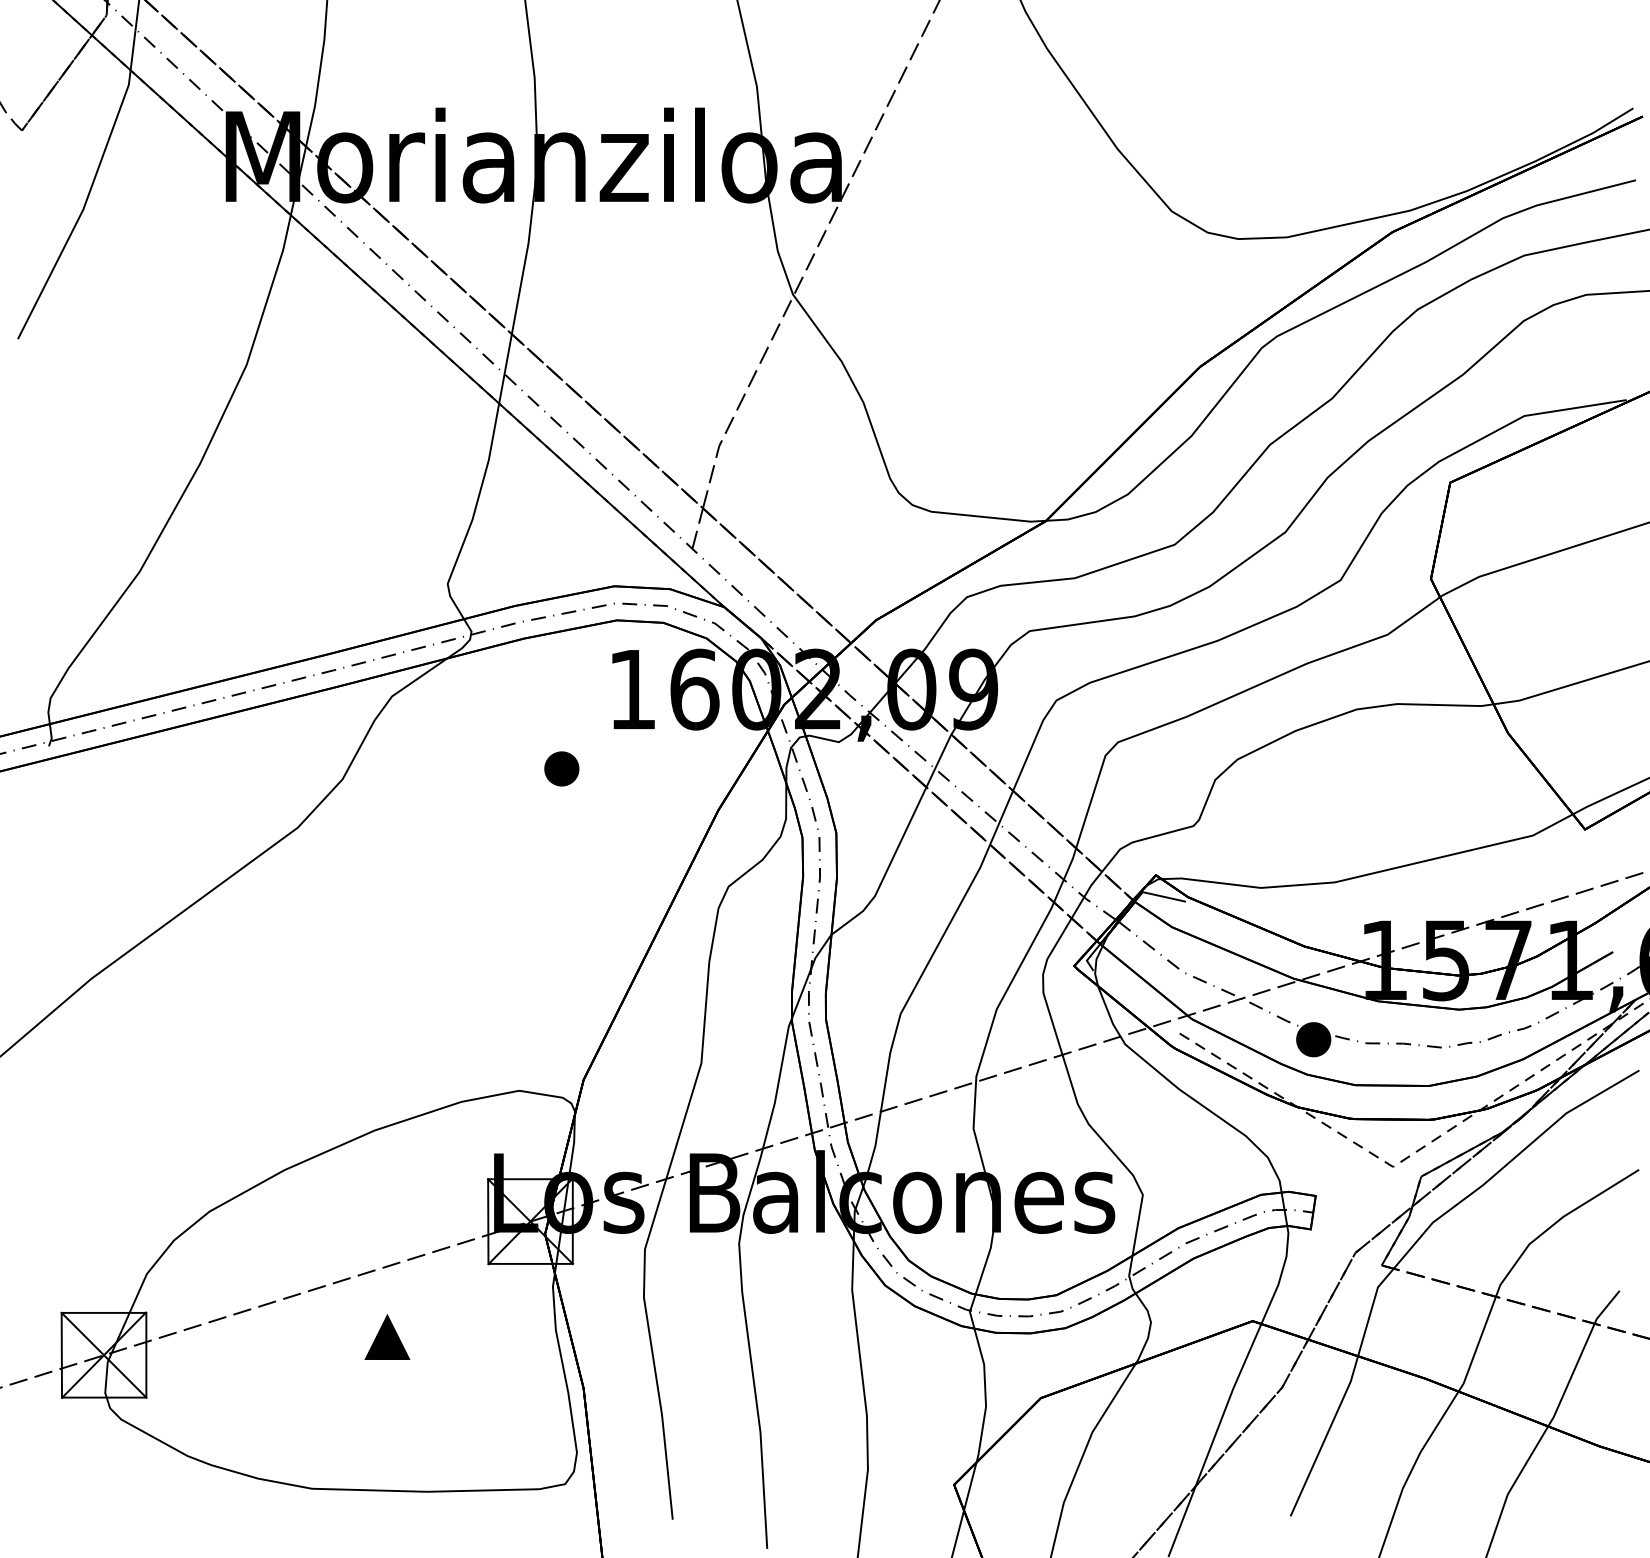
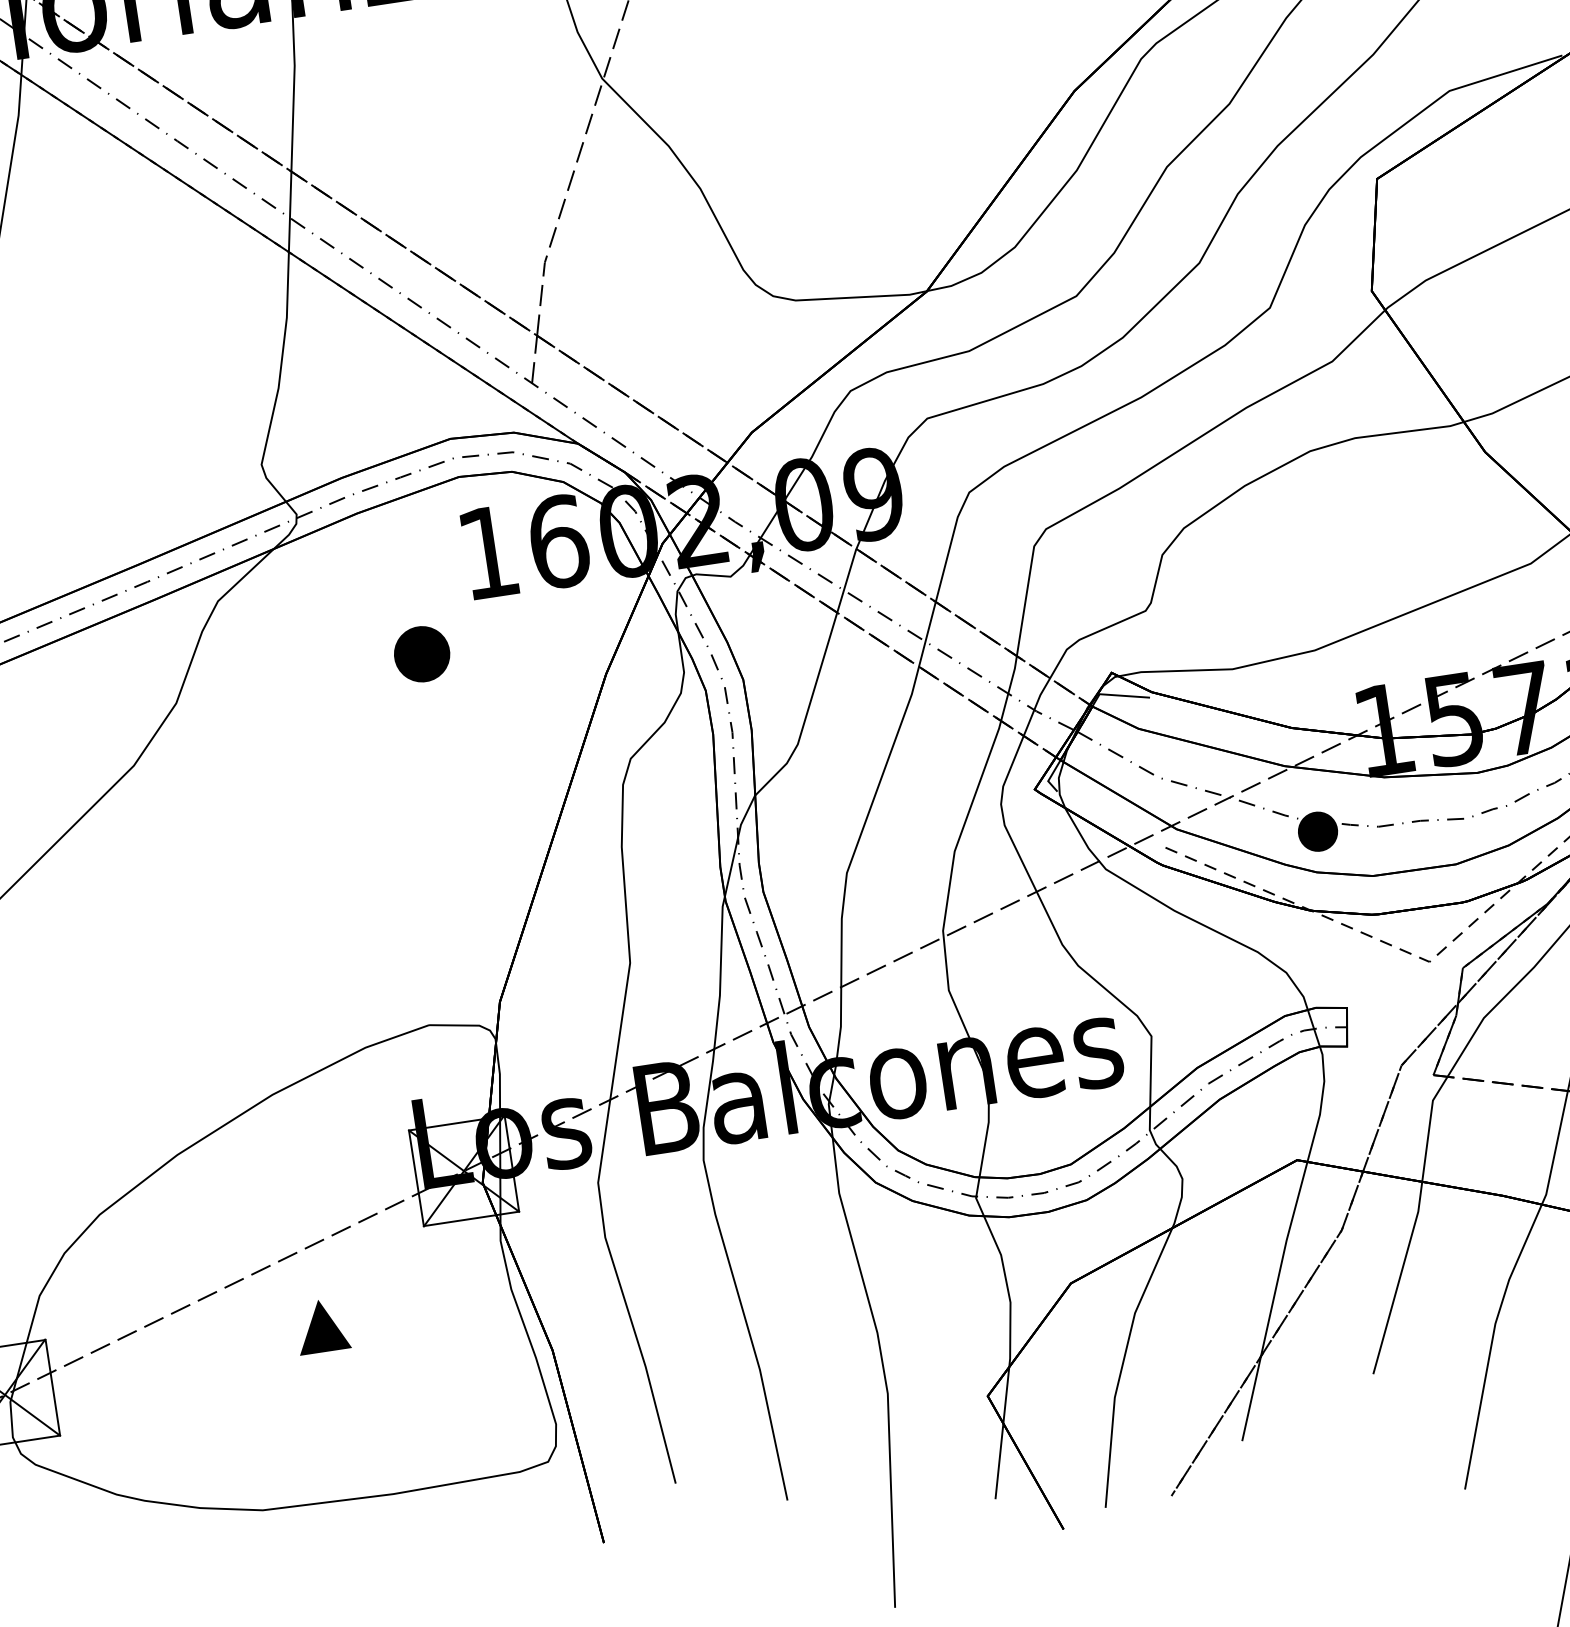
part: (561, 768) -> (421, 653), size x1.4

